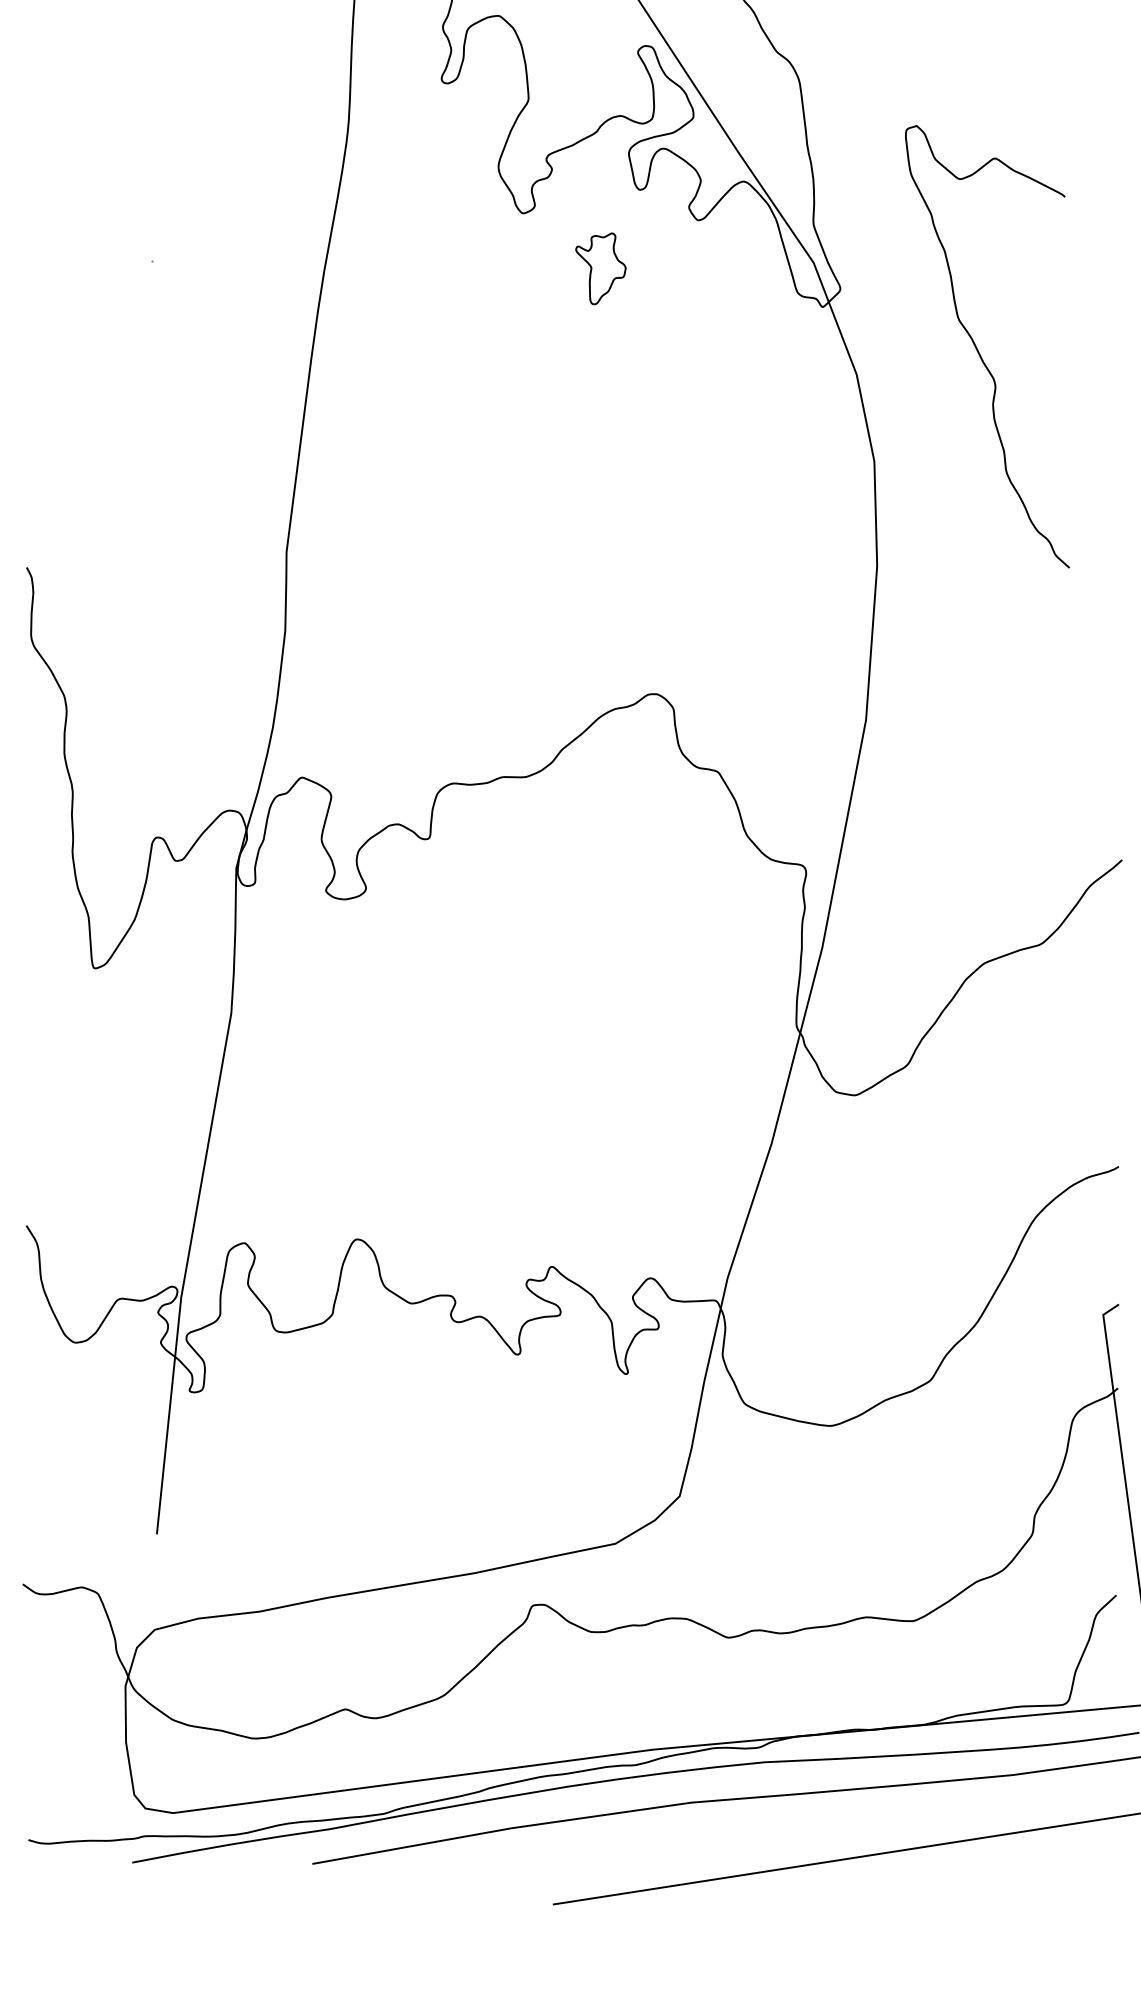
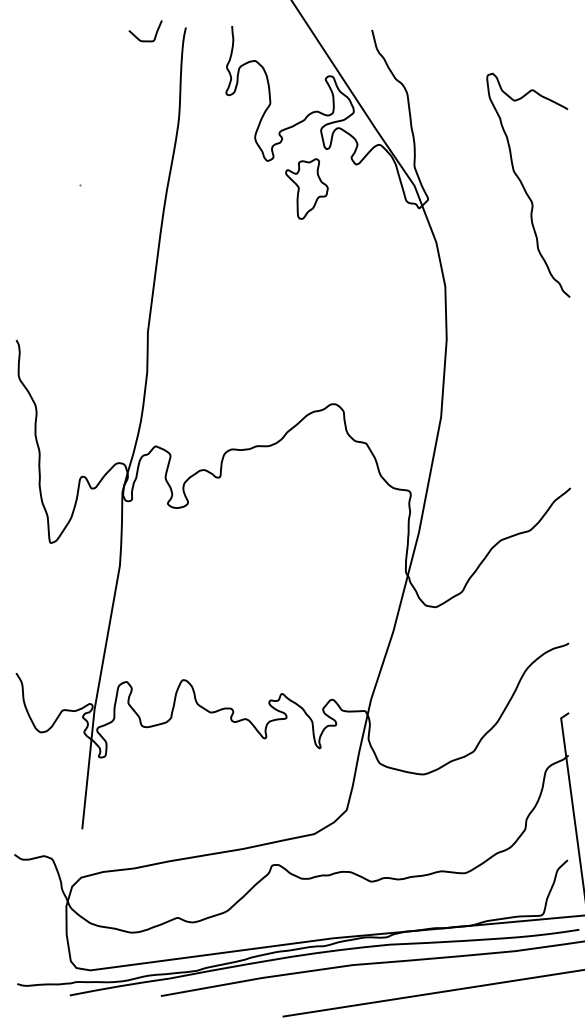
part: (600, 267) -> (306, 188), size x1.67
curve: (979, 348) -> (524, 186), moved

